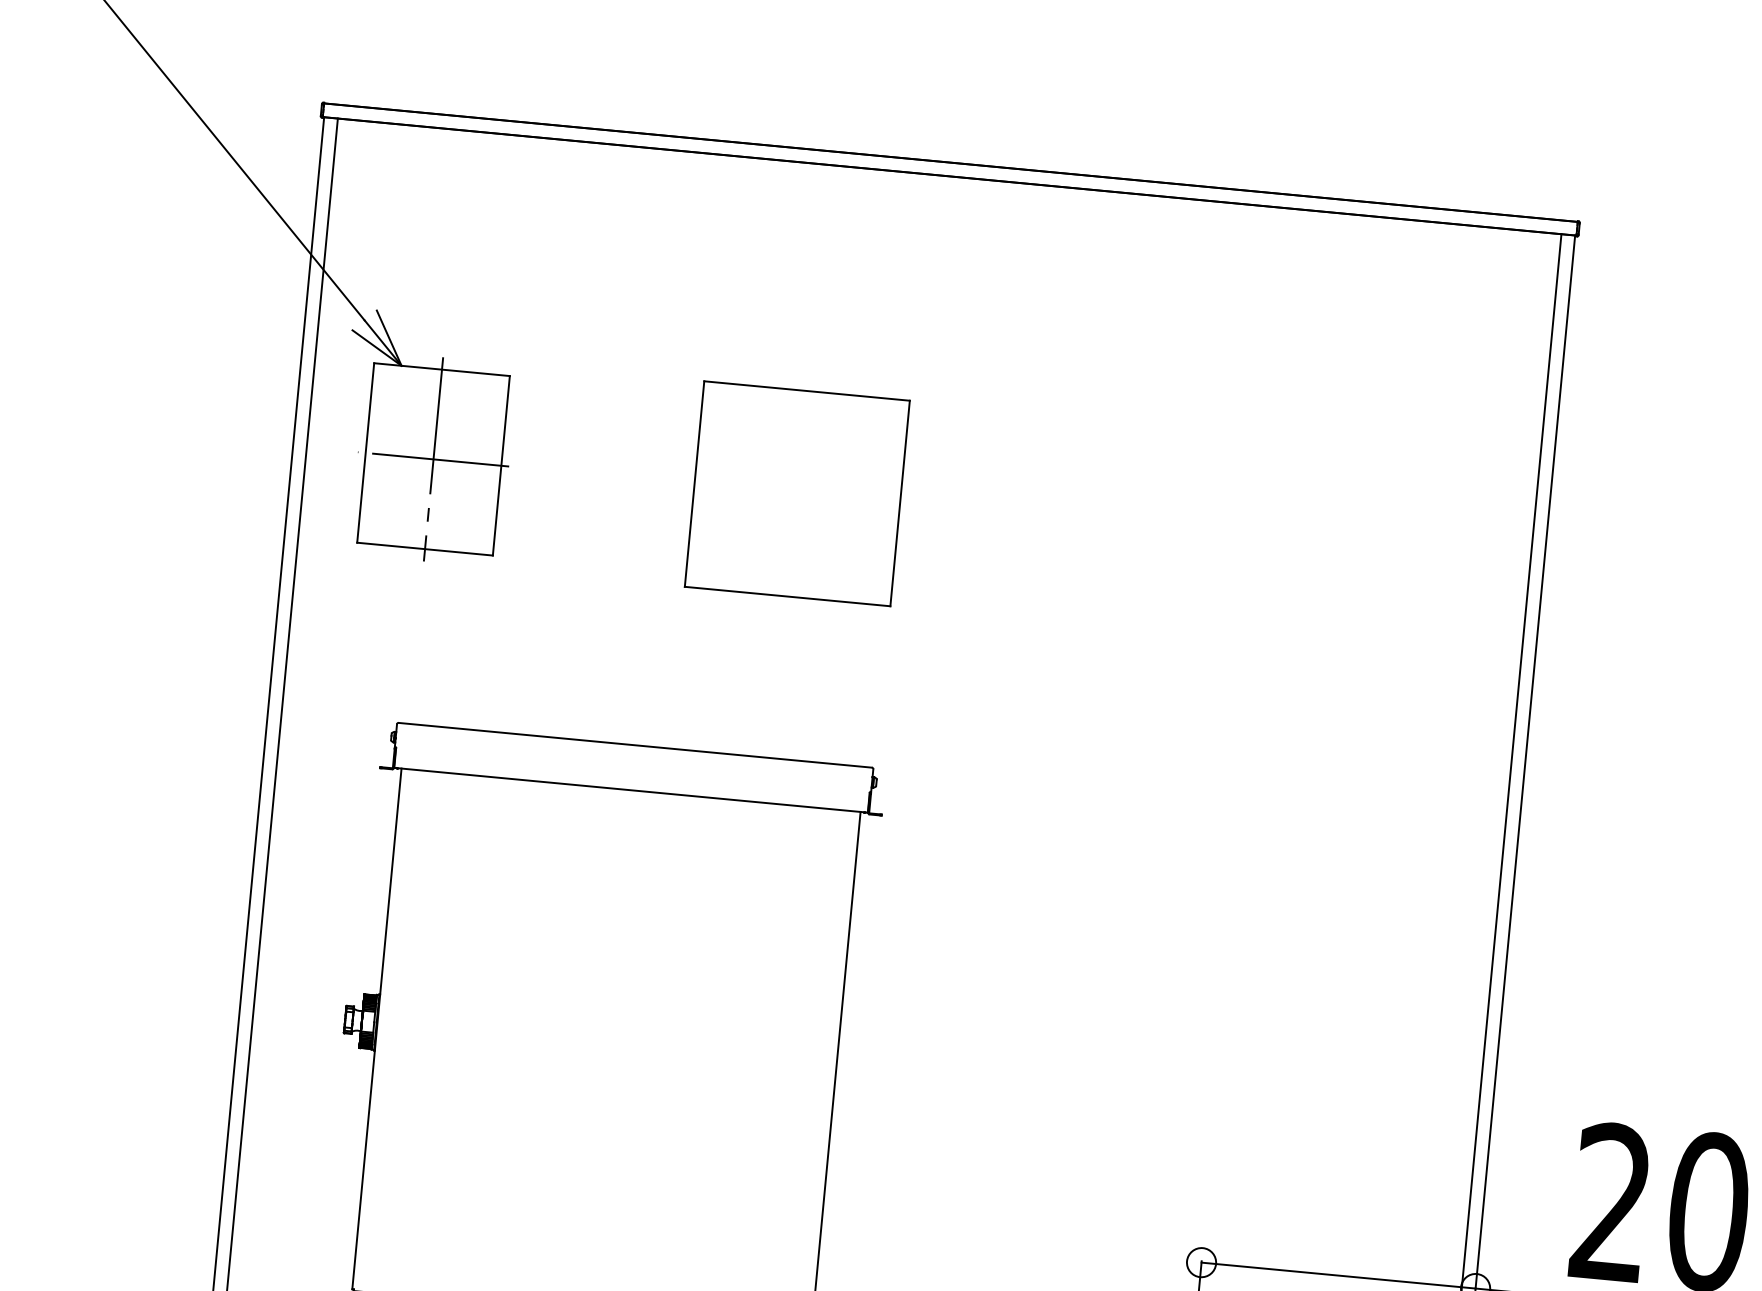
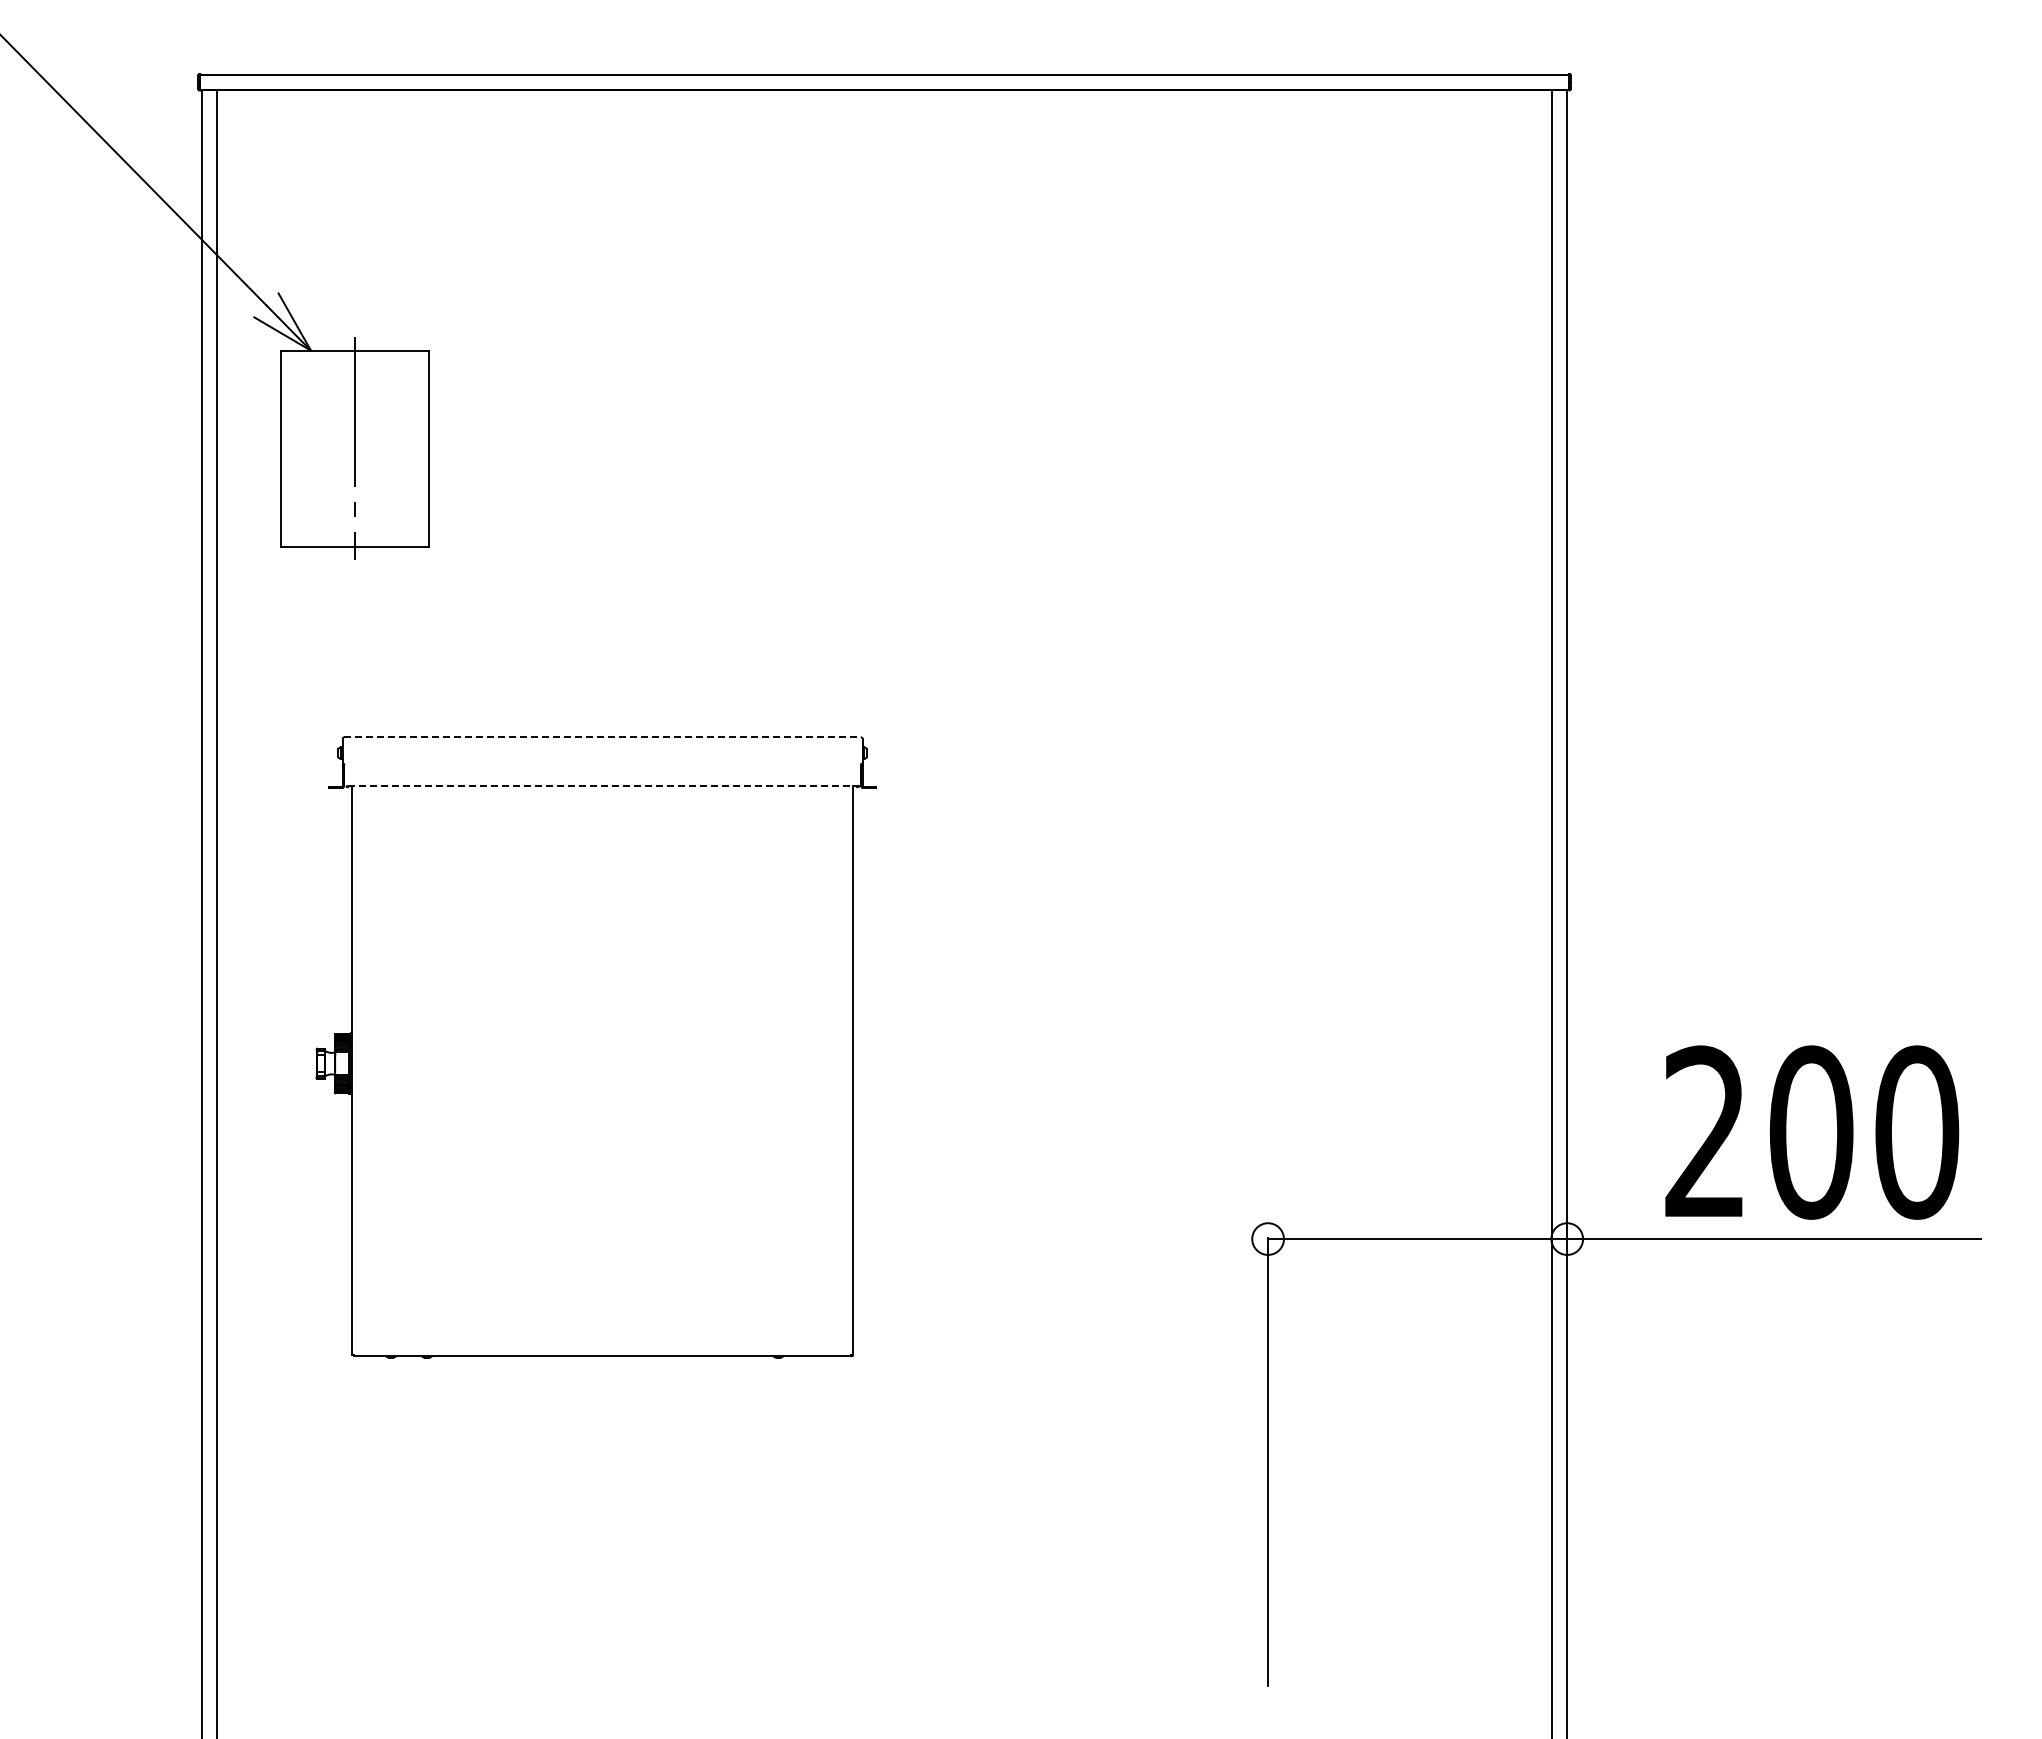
line: (432, 459) -> (354, 448), removed
part: (796, 493) -> (751, 448), removed
line: (636, 745) -> (603, 737), solid -> dashed
line: (630, 790) -> (602, 786), solid -> dashed

